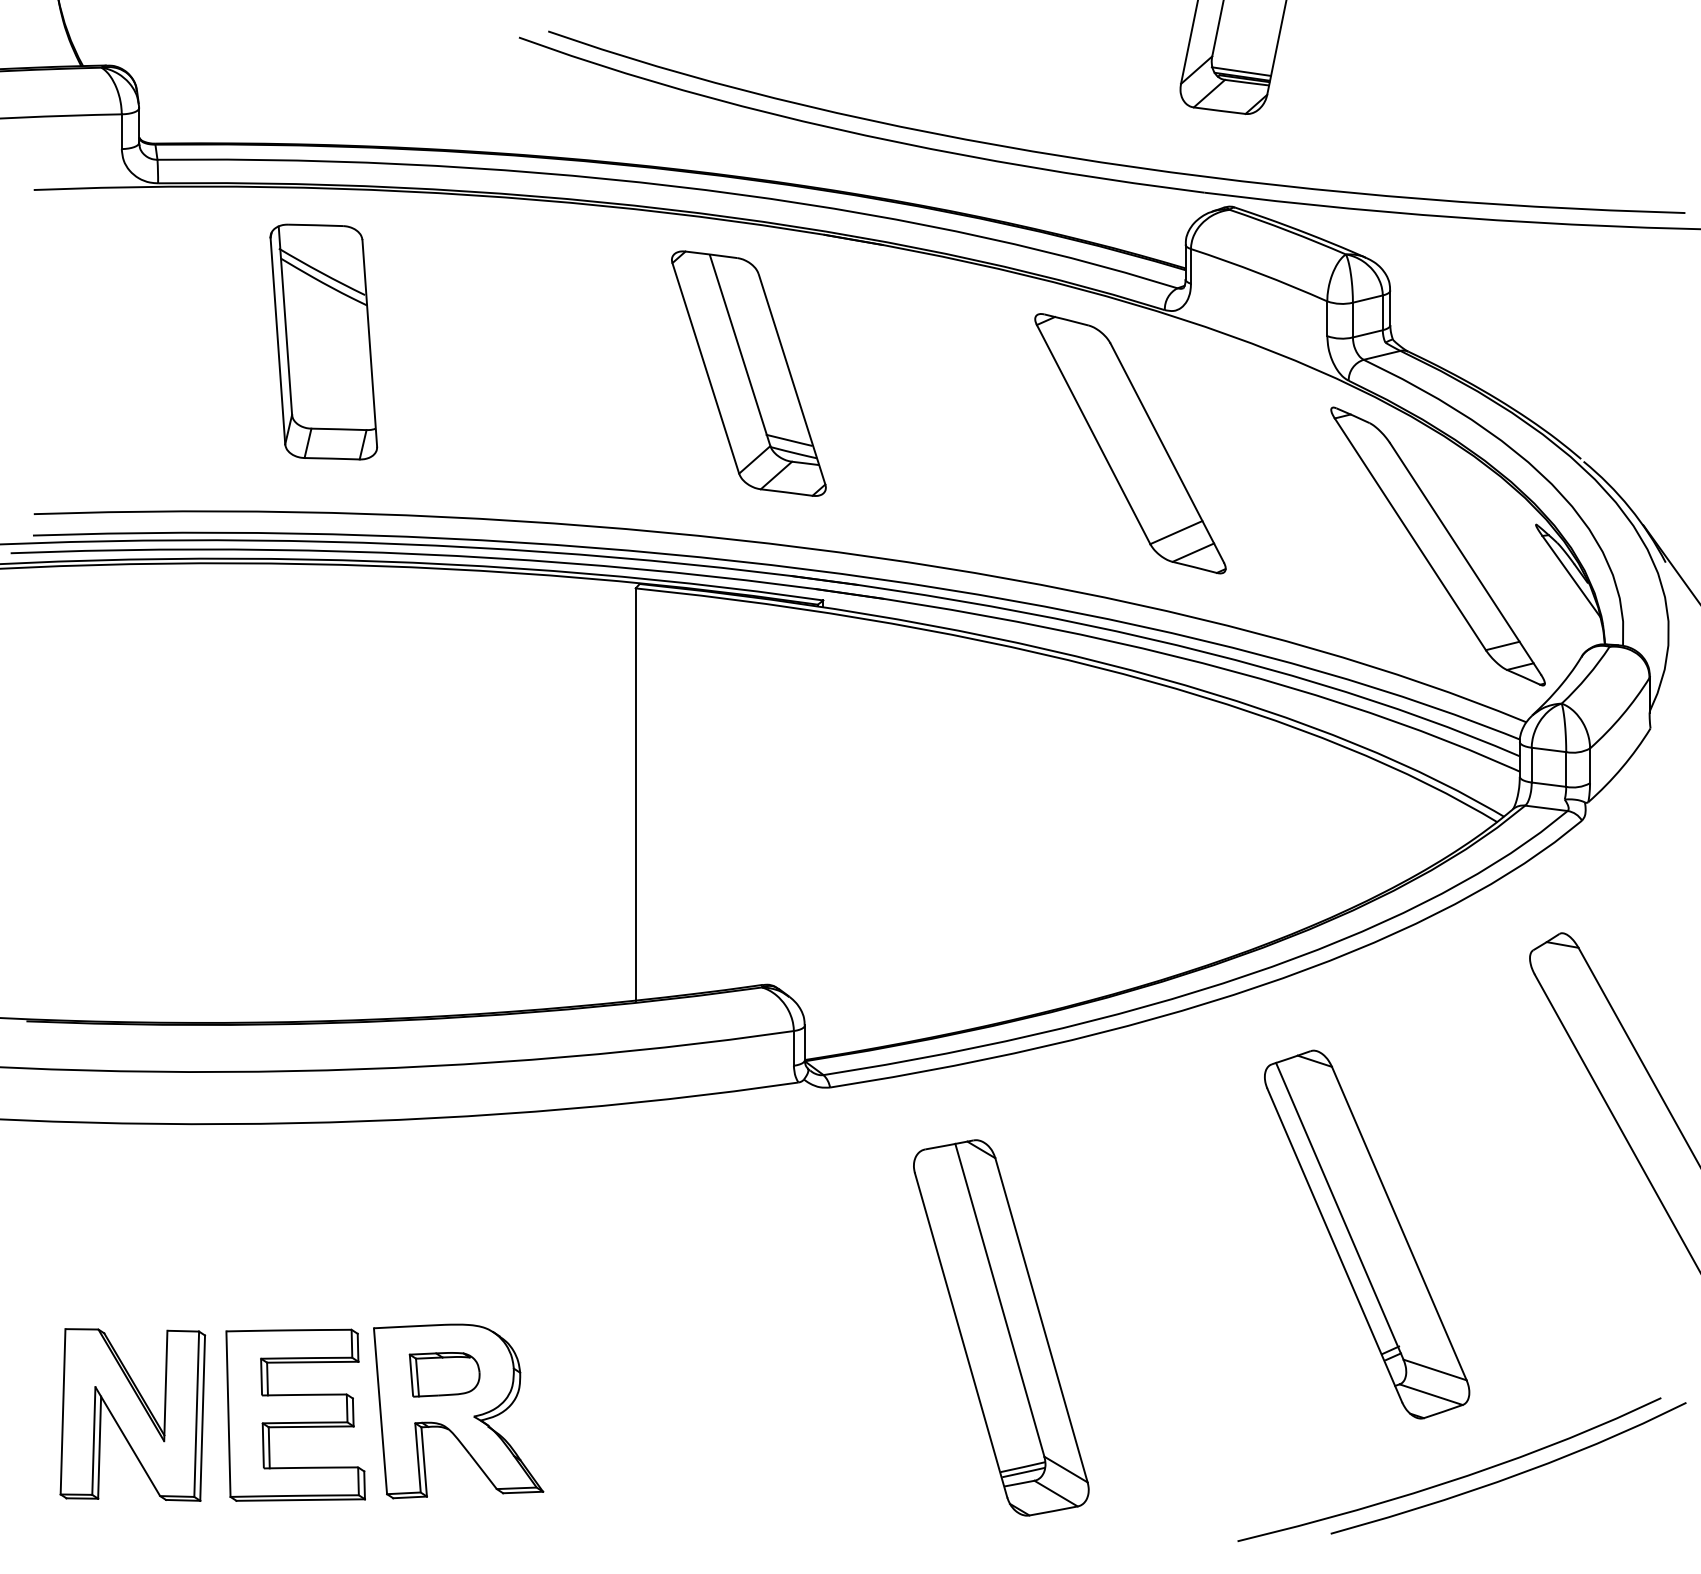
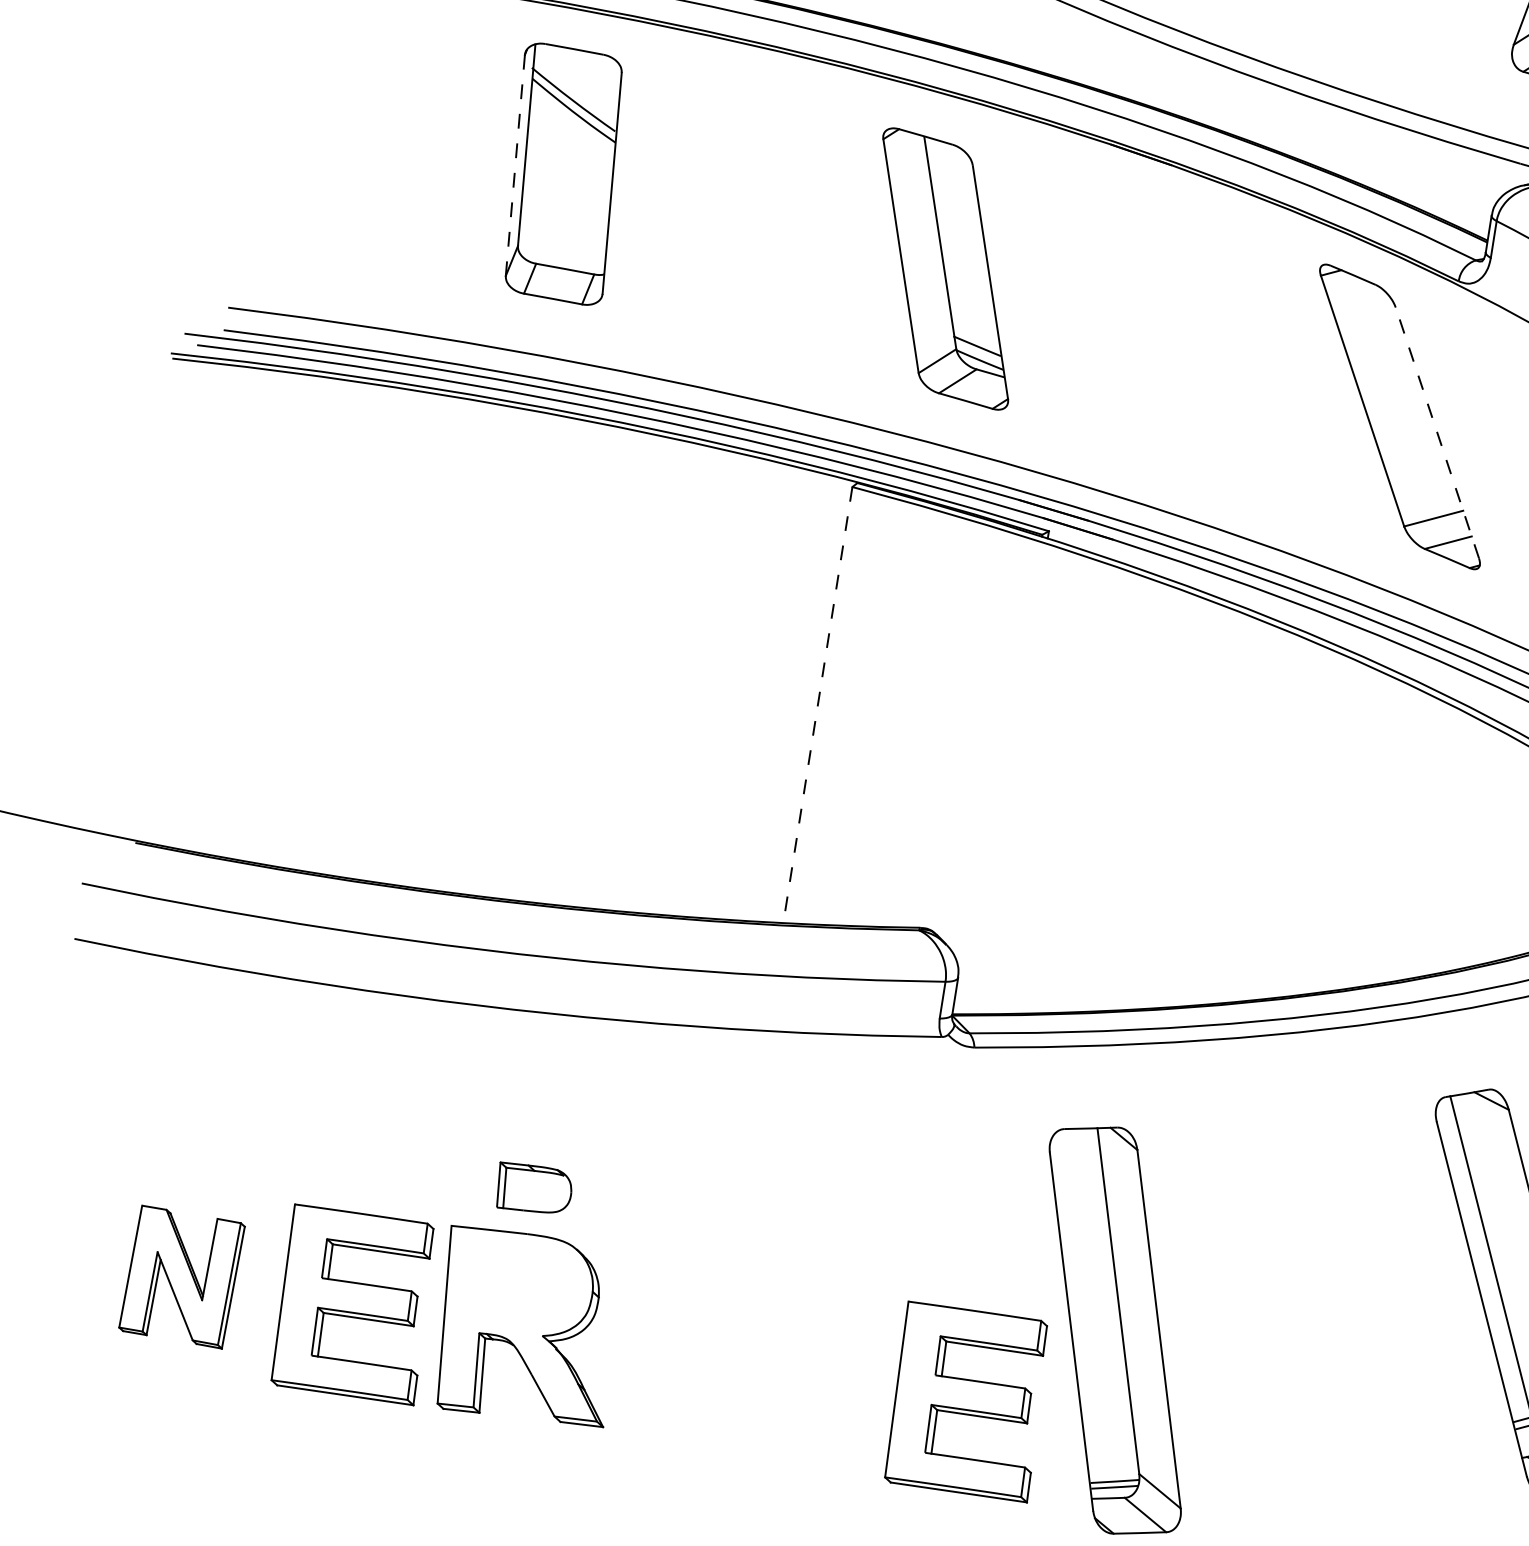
line: (277, 341) -> (514, 165), solid -> dashed
part: (748, 373) -> (945, 268), moved
line: (1167, 452) -> (1437, 432), solid -> dashed
line: (635, 795) -> (817, 706), solid -> dashed
part: (444, 1374) -> (533, 1189), moved
part: (132, 1414) -> (181, 1276), size x0.7
part: (875, 1414) -> (967, 1401), added

